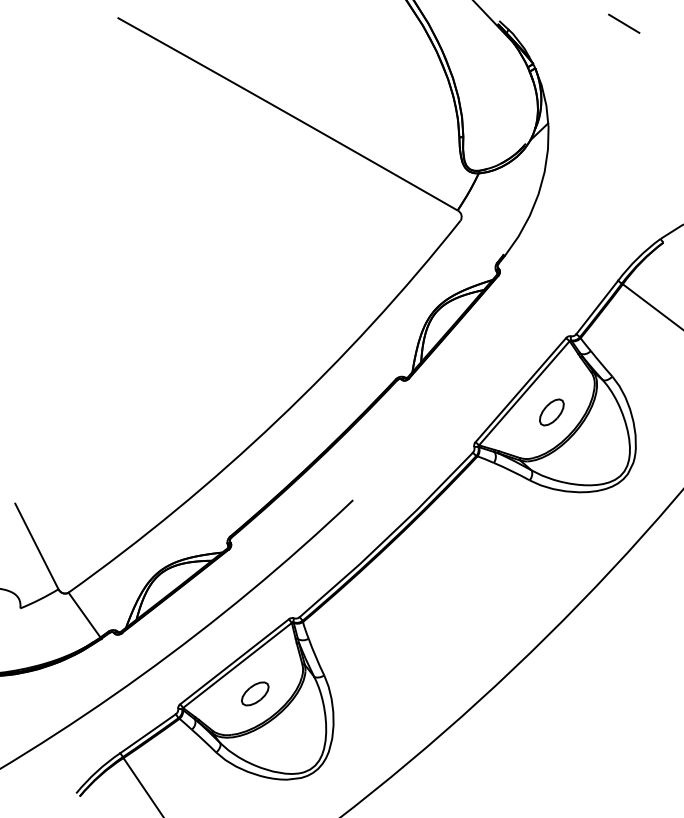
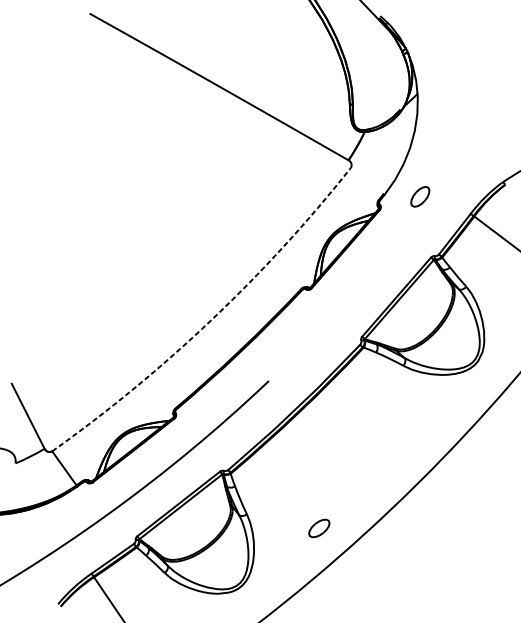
line: (624, 23) -> (475, 17), removed
part: (551, 412) -> (420, 196), moved
arc: (277, 420) -> (211, 320), solid -> dashed
part: (255, 693) -> (319, 528), moved

